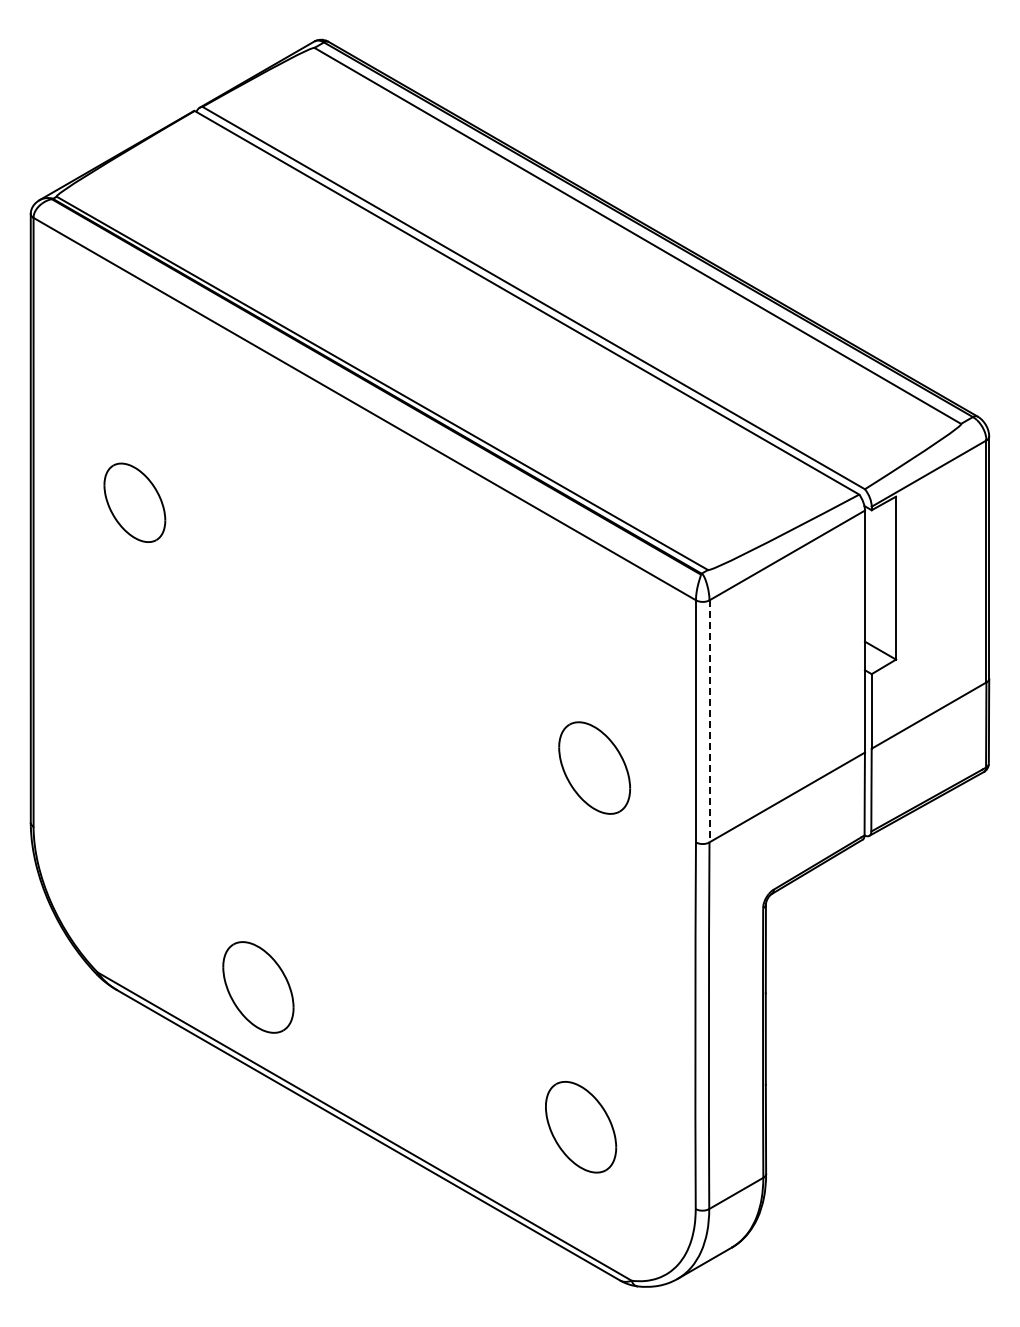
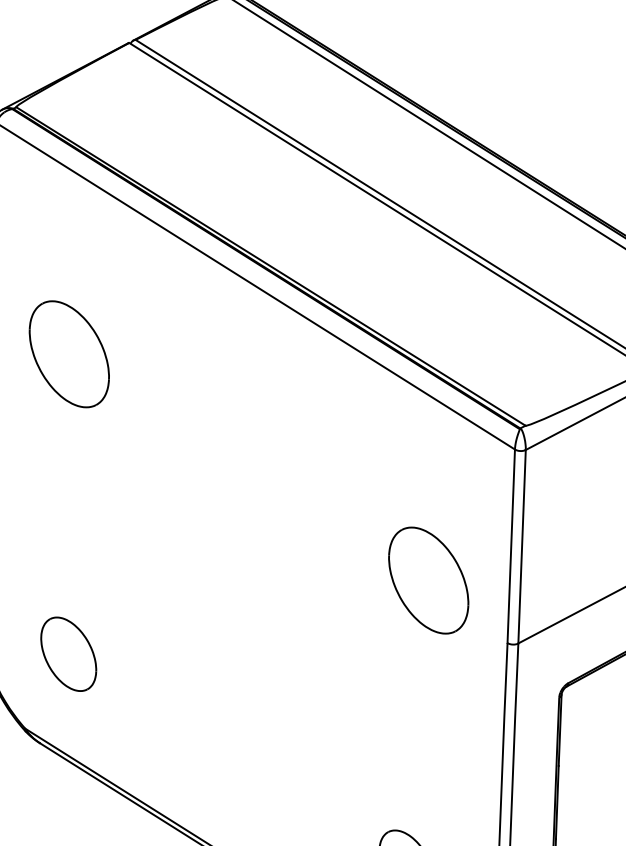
part: (134, 502) -> (69, 354), size x1.67
line: (709, 721) -> (522, 546), dashed -> solid
part: (594, 767) -> (428, 580), size x1.43
part: (258, 987) -> (68, 654), moved

